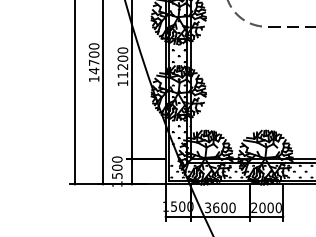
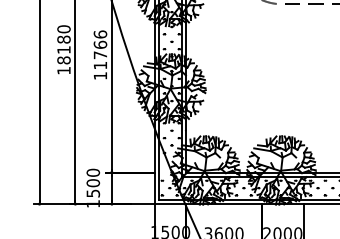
text: (122, 58) -> (99, 44), 11200 -> 11766
text: (93, 62) -> (63, 49), 14700 -> 18180

